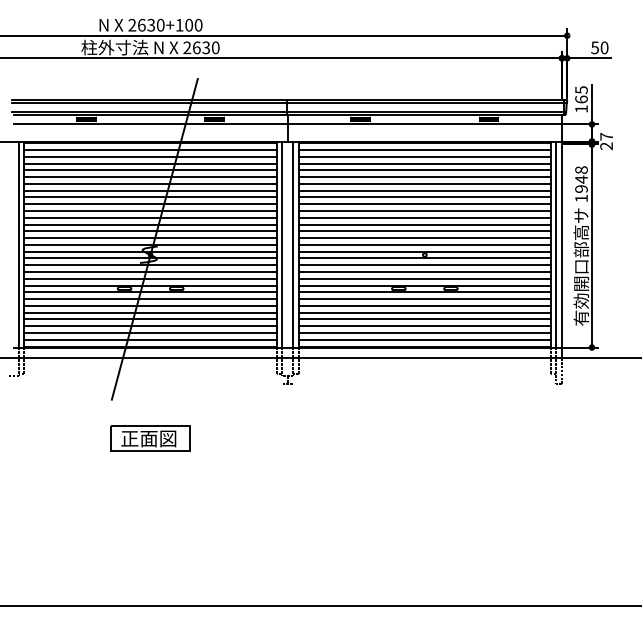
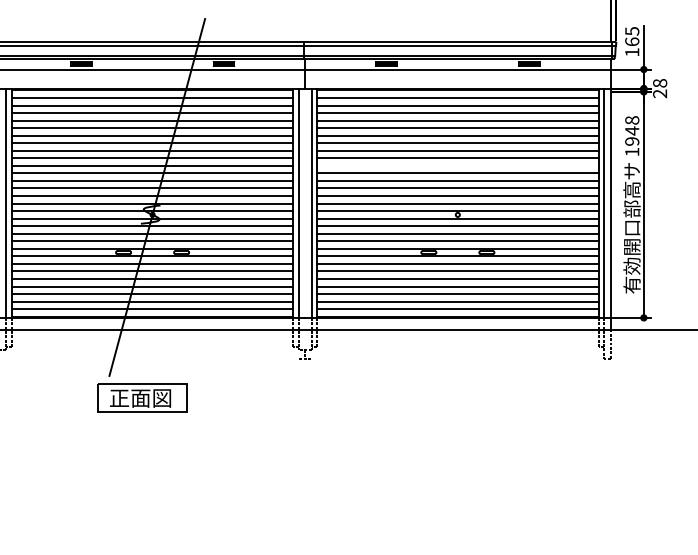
text: (606, 136) -> (660, 82), 27 -> 28
line: (424, 210) -> (457, 165), removed
part: (150, 438) -> (142, 397), moved

